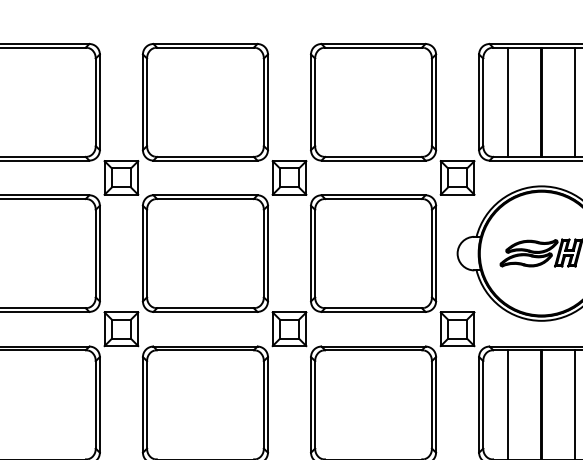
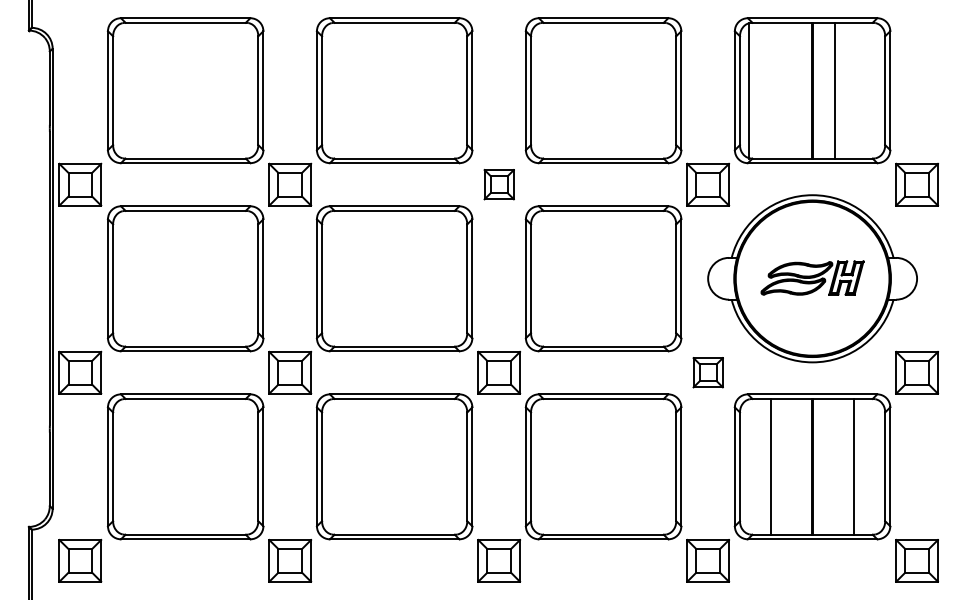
line: (507, 102) -> (748, 90), moved
line: (575, 102) -> (835, 90), moved
part: (289, 177) -> (499, 184), size x0.7
part: (457, 328) -> (708, 372), size x0.7

